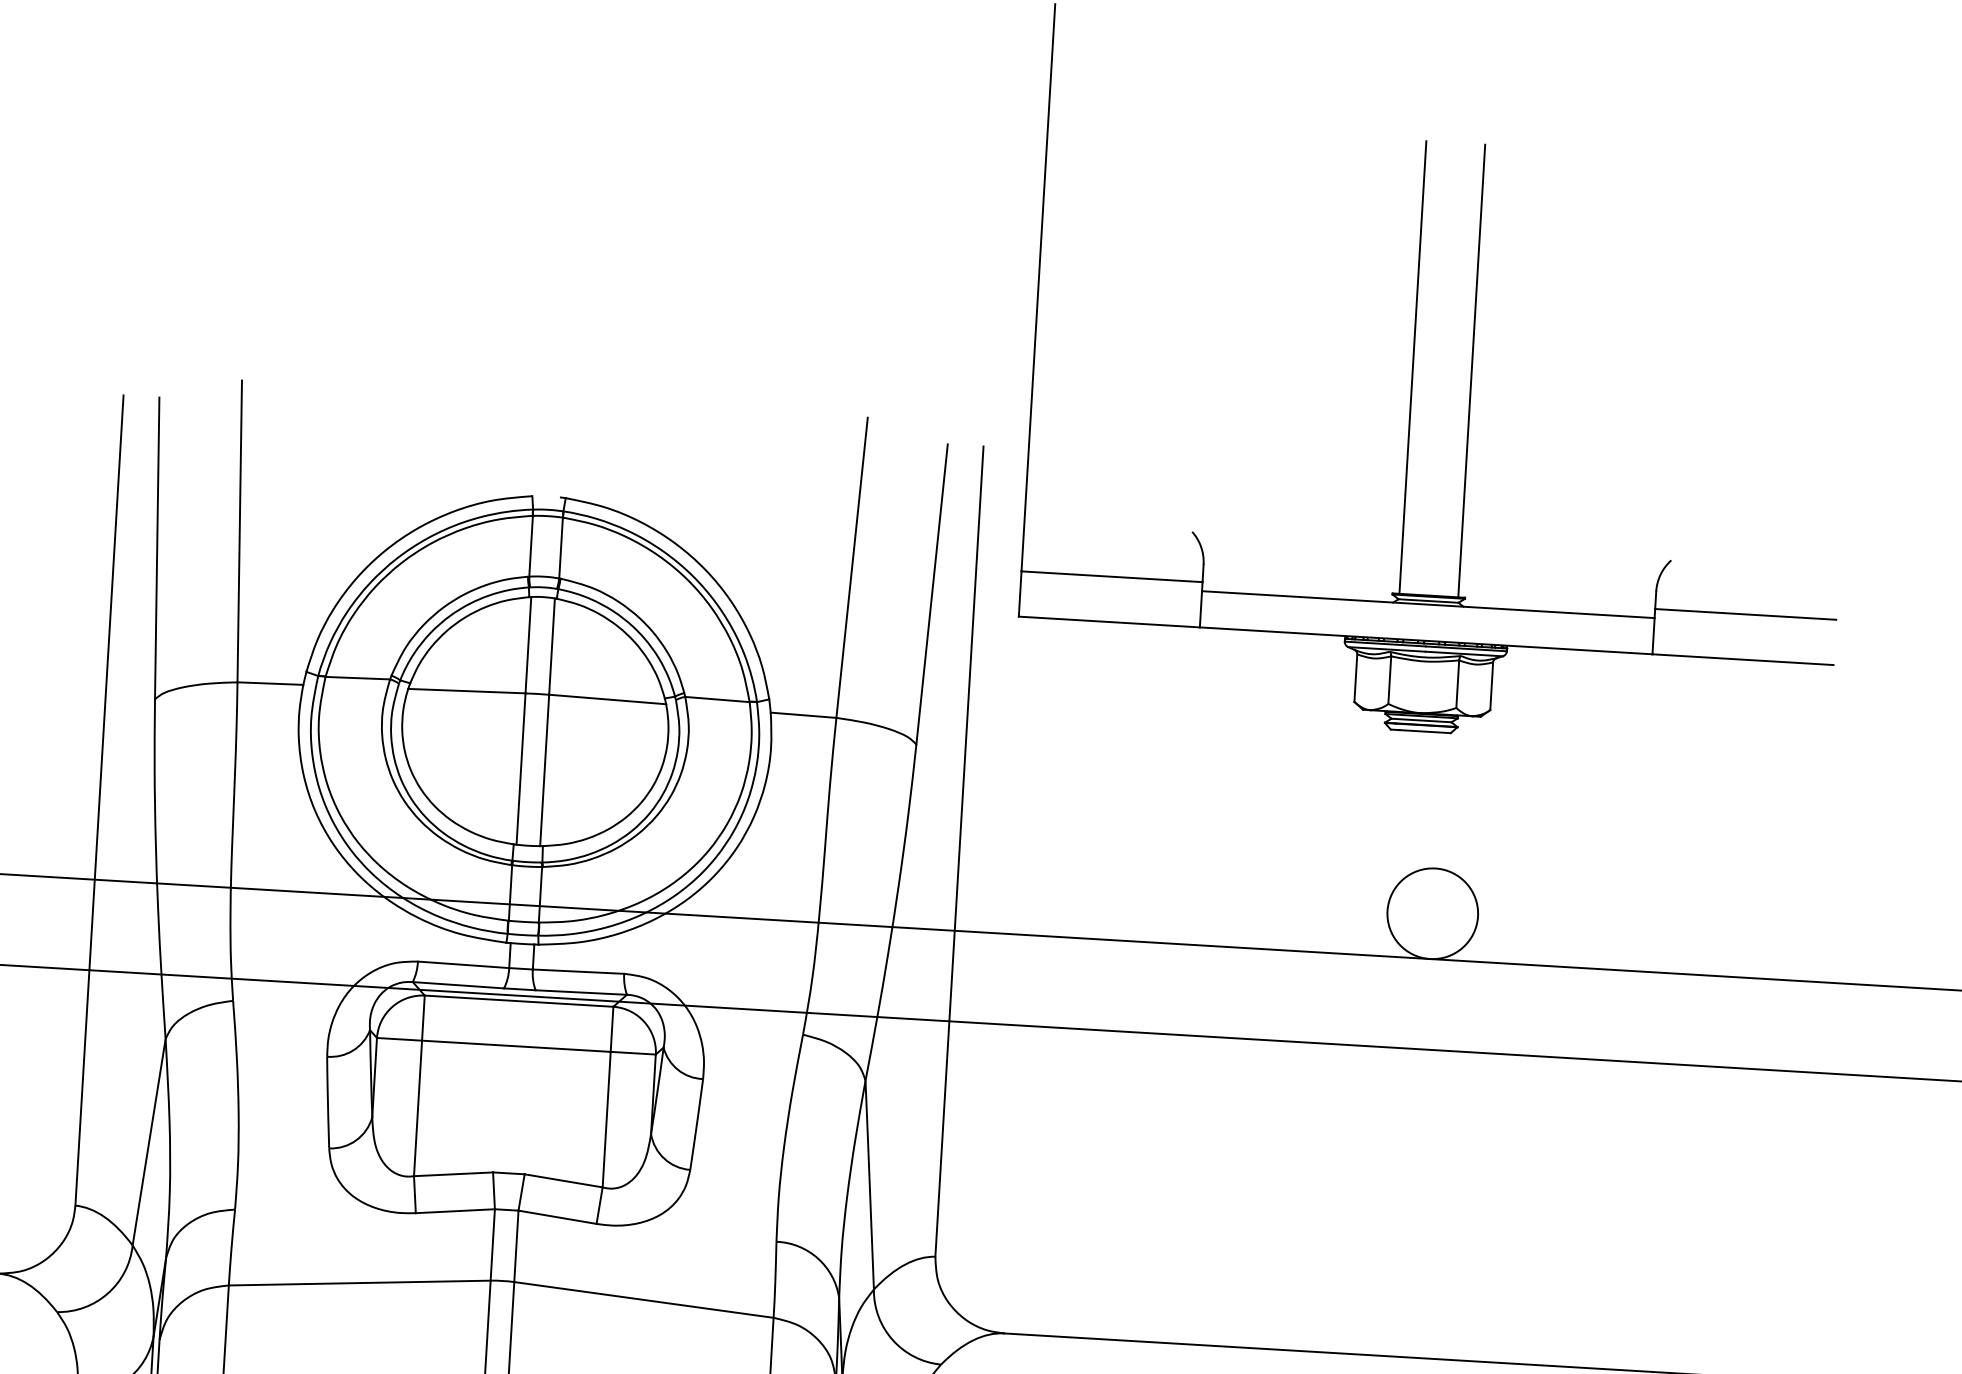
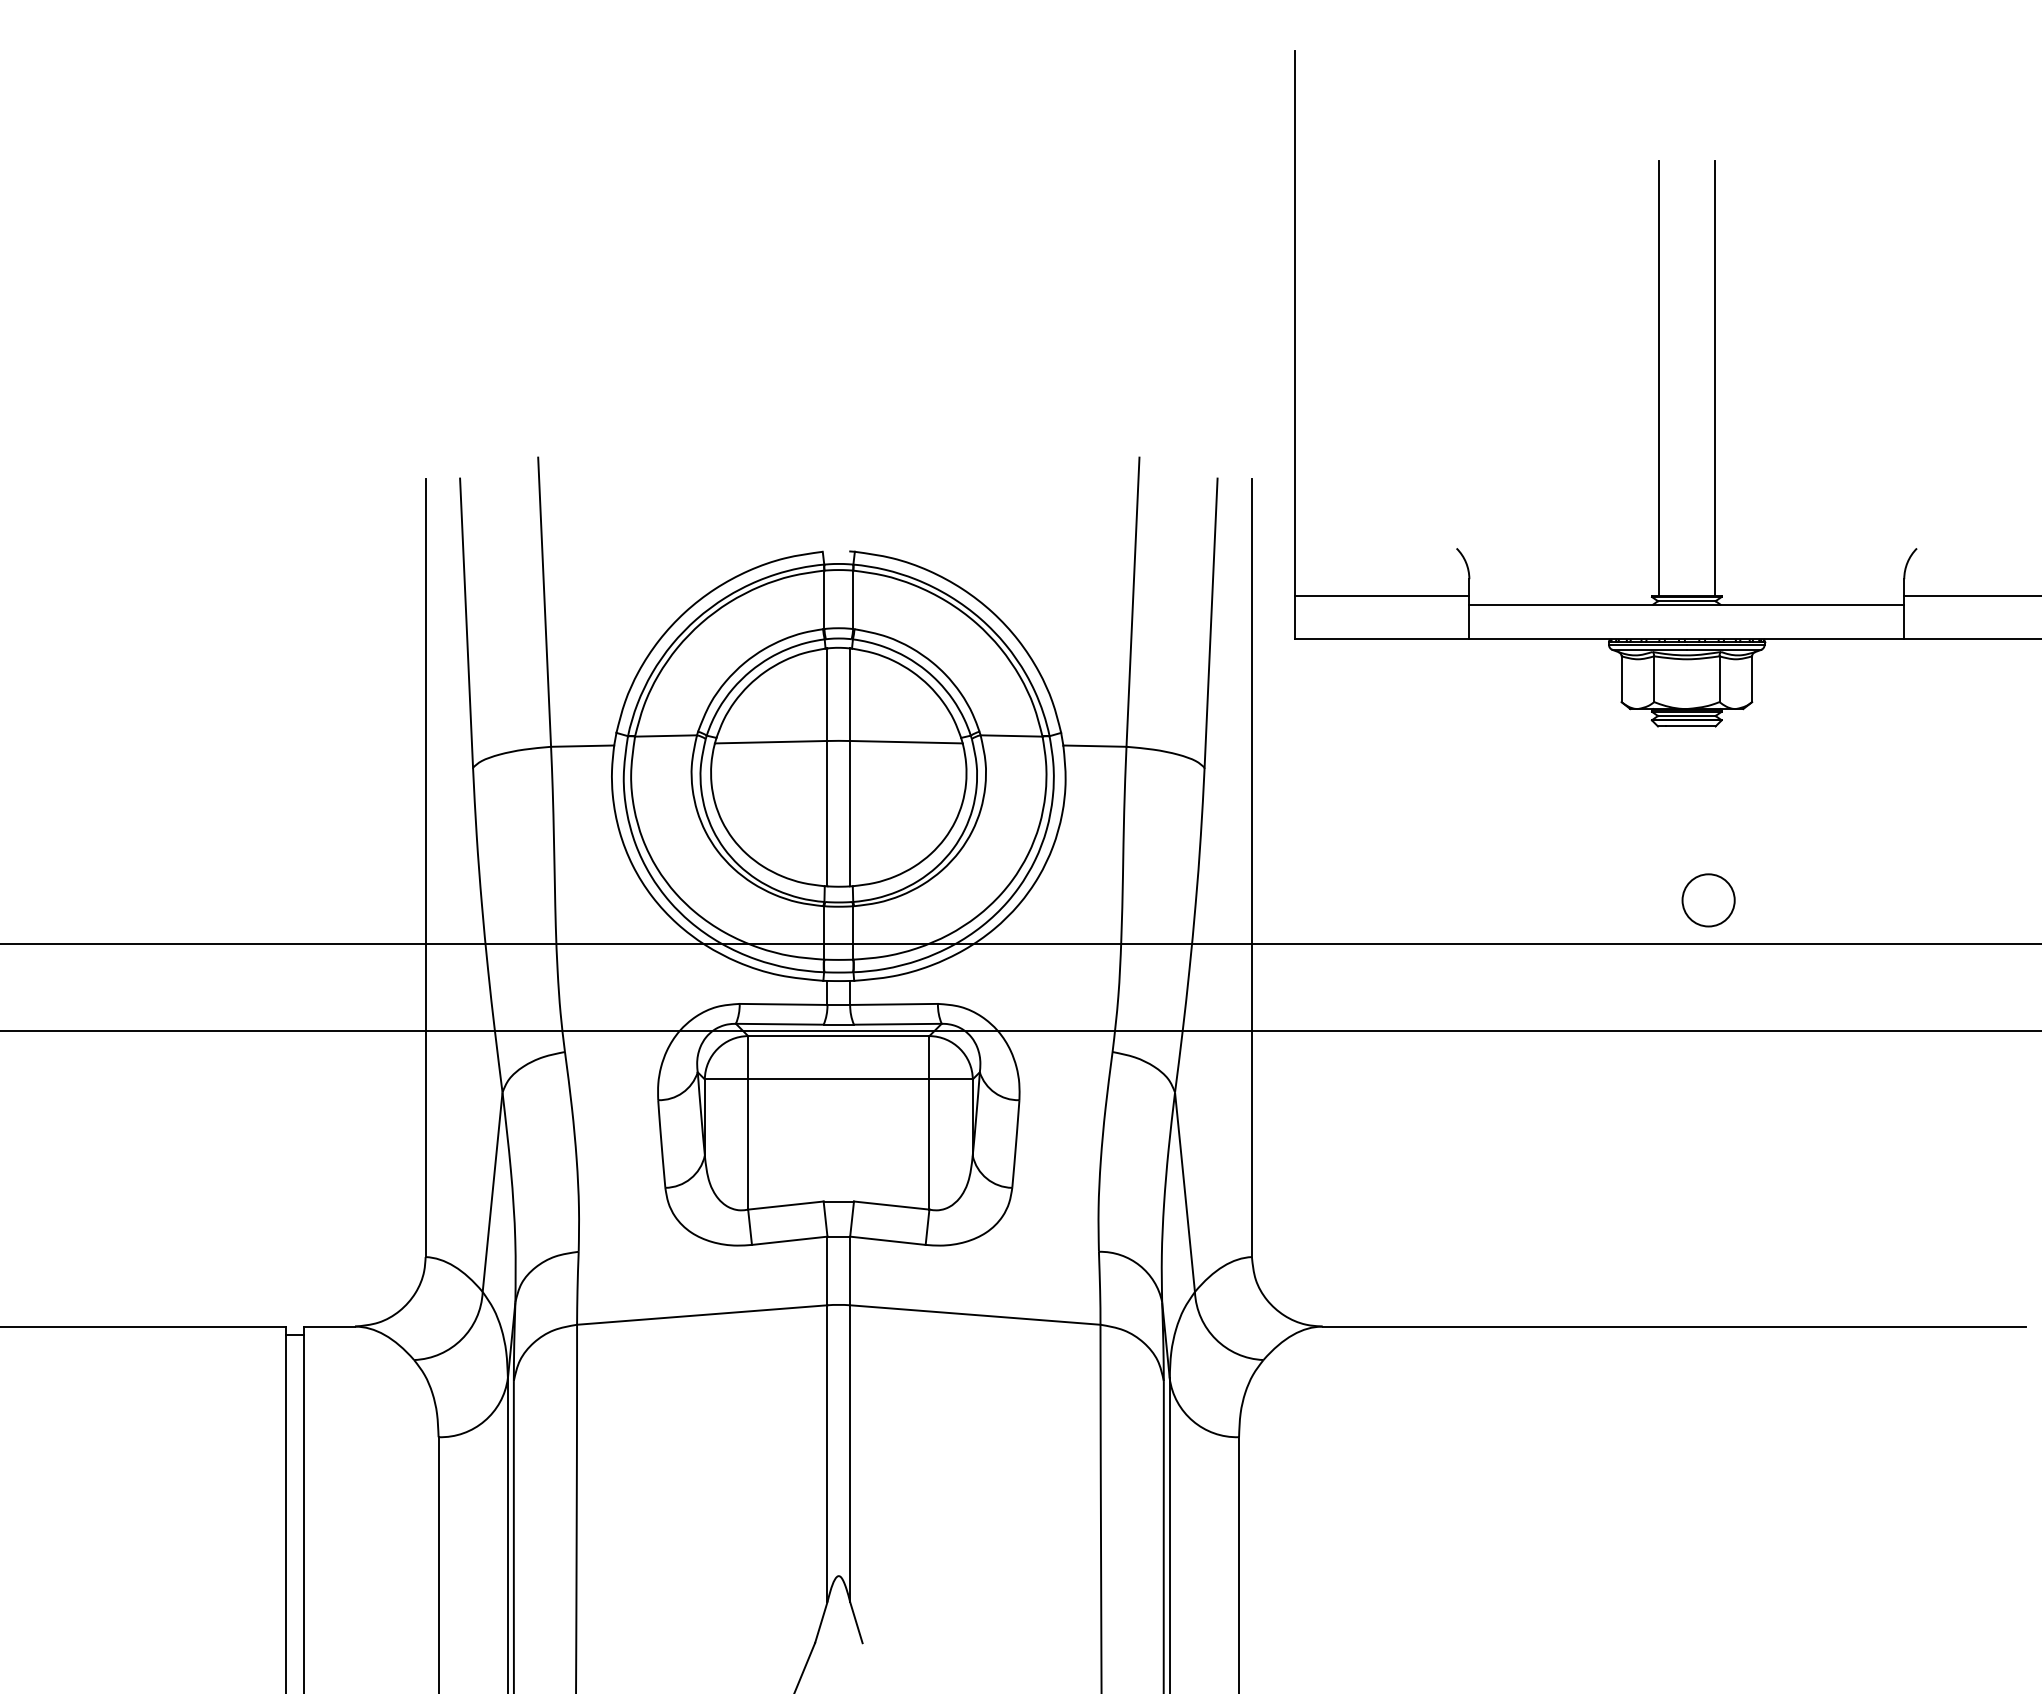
circle: (1432, 912) -> (1708, 899), size x0.6

